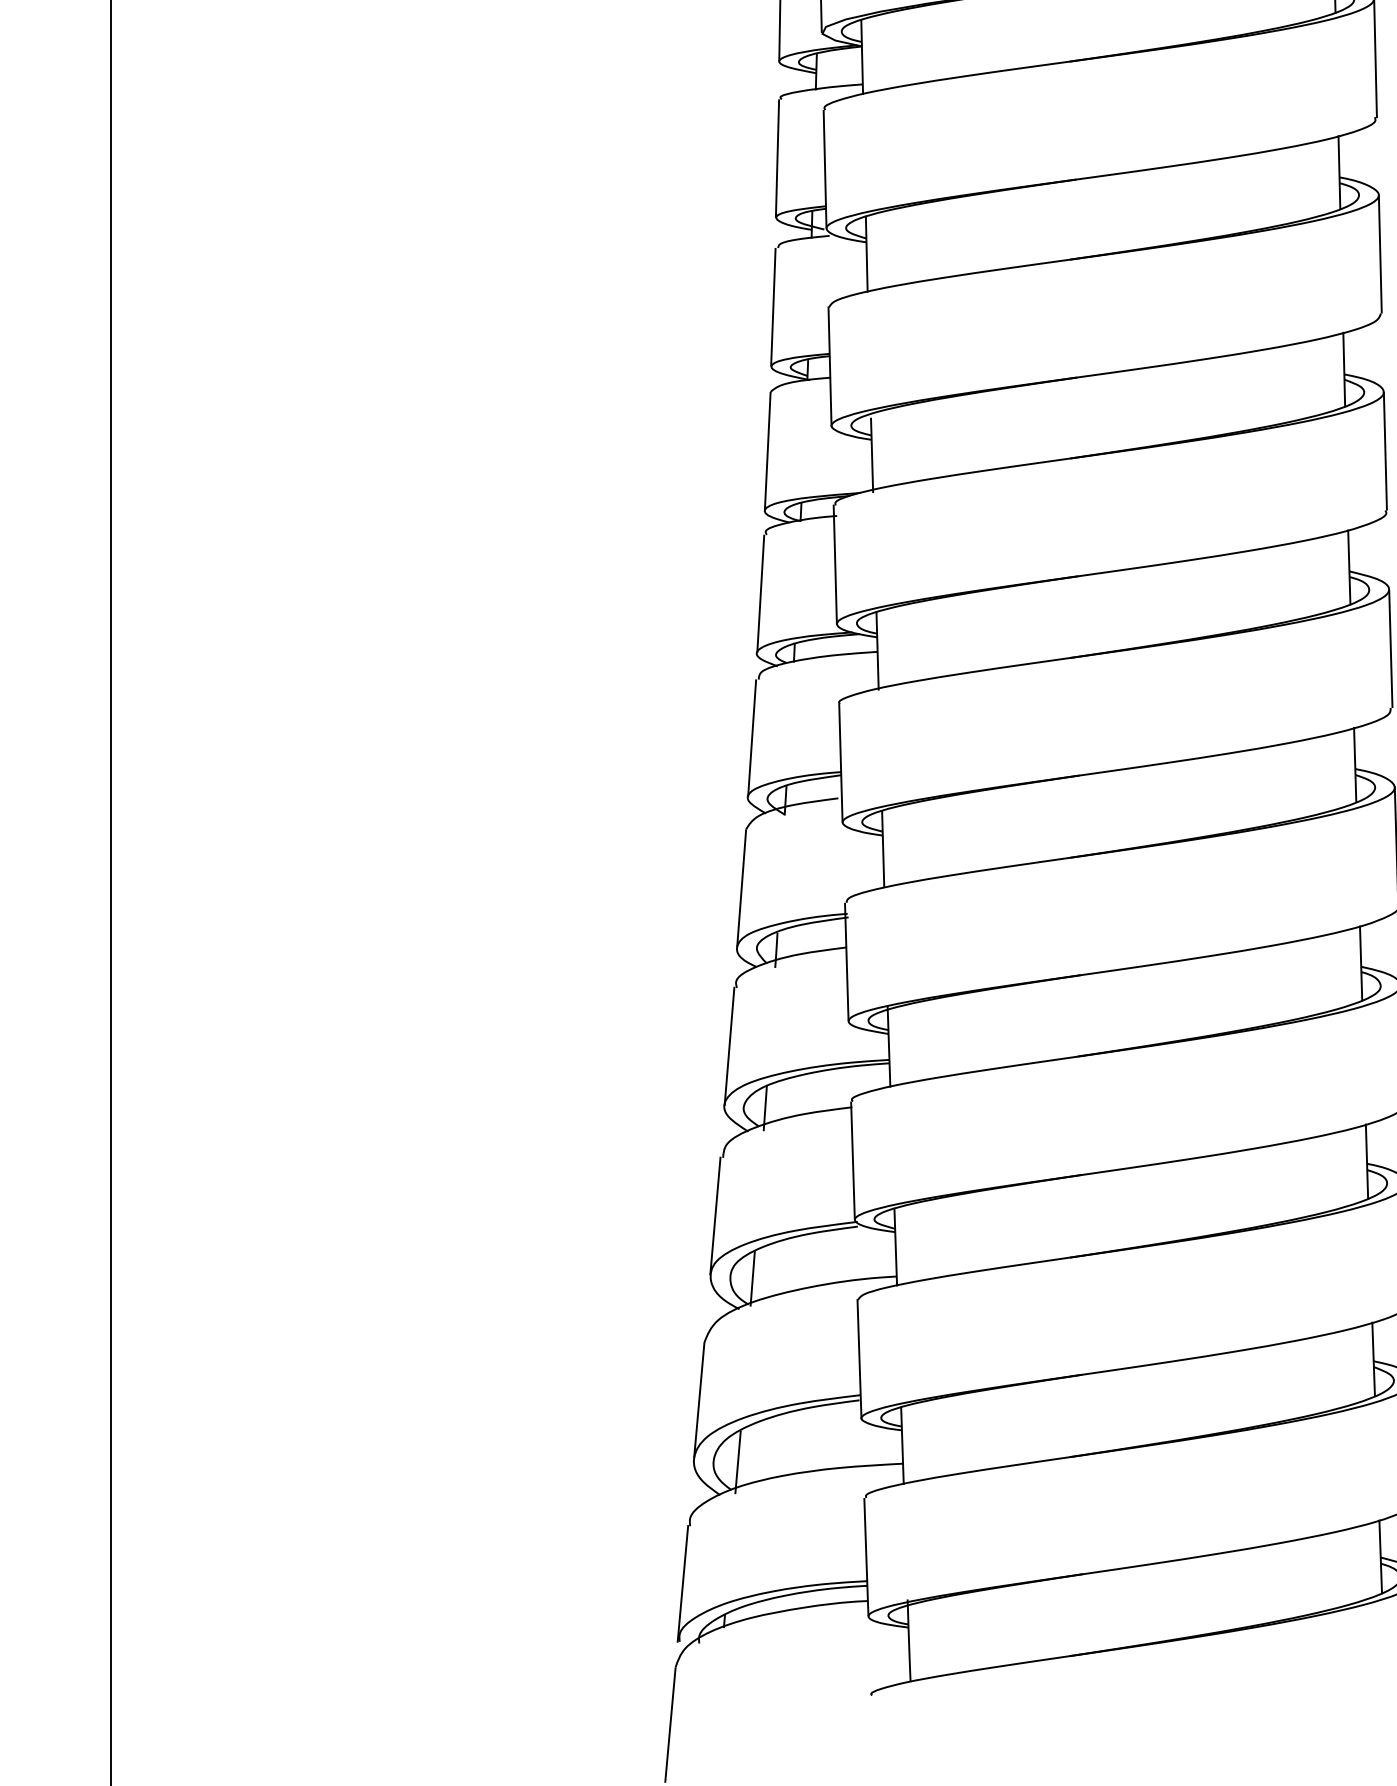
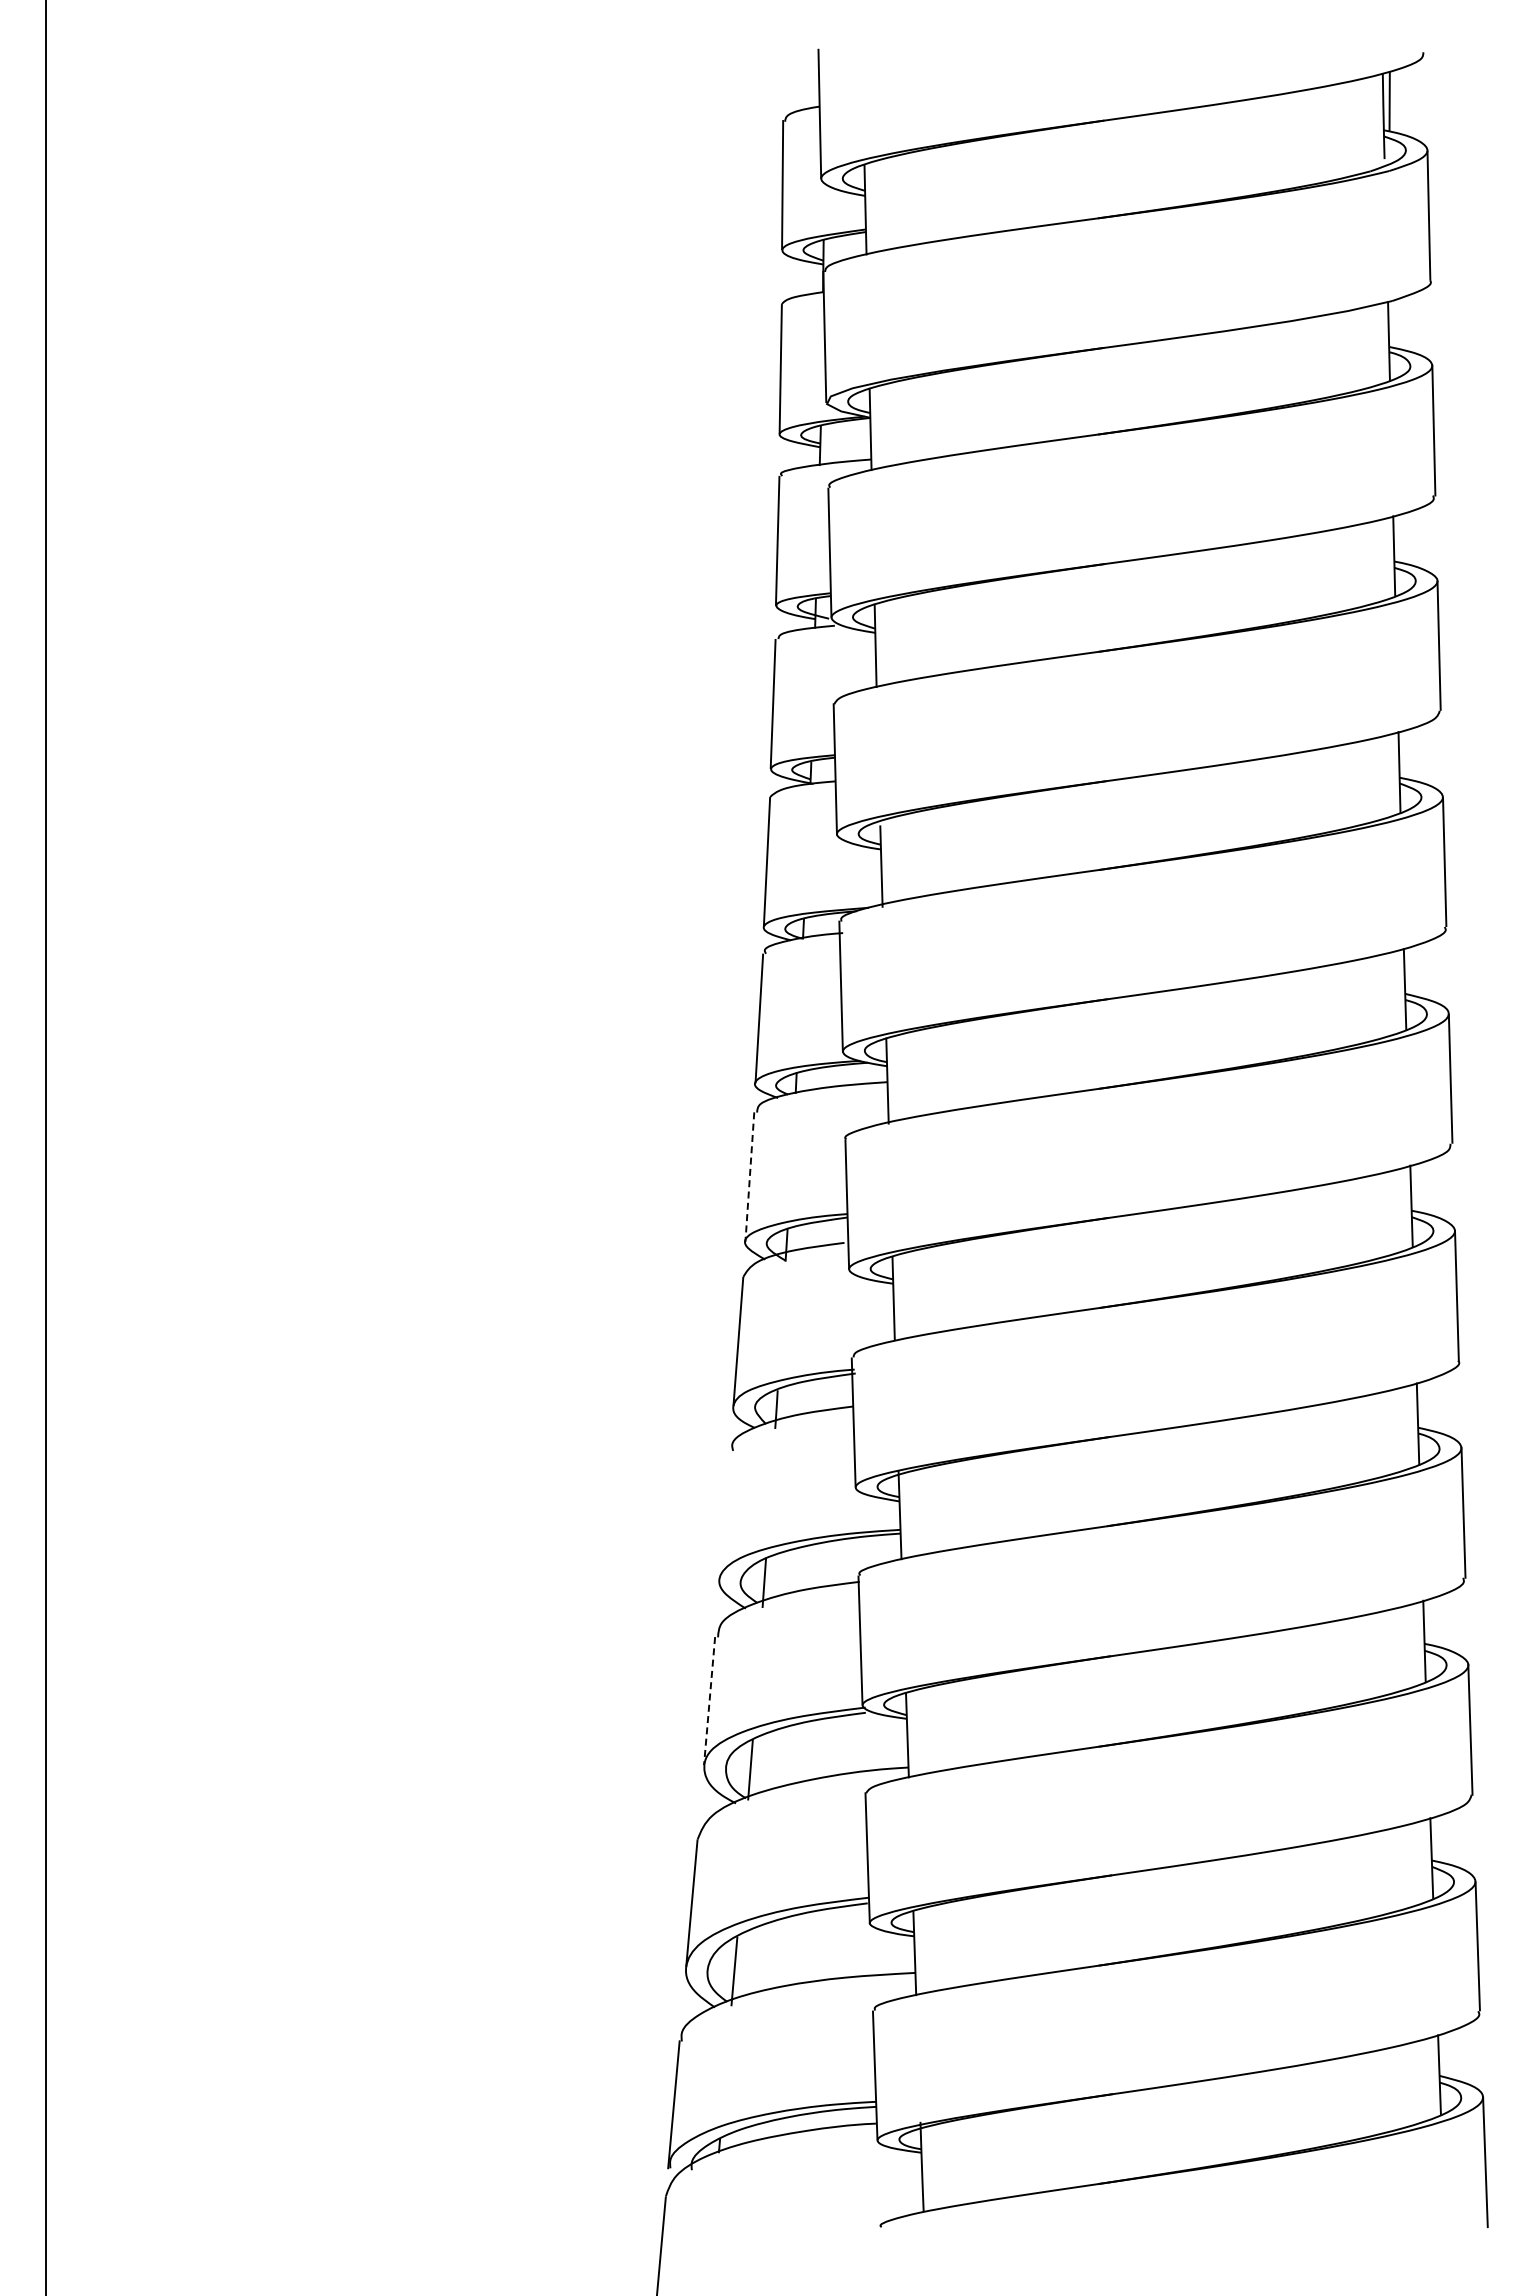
line: (751, 738) -> (749, 1177), solid -> dashed
line: (729, 1045) -> (724, 1514), removed
line: (715, 1216) -> (709, 1701), solid -> dashed

